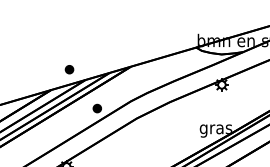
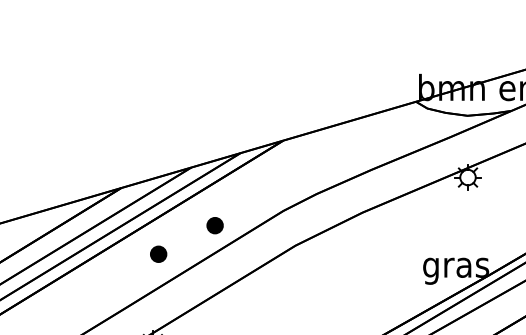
part: (69, 69) -> (158, 253), moved

